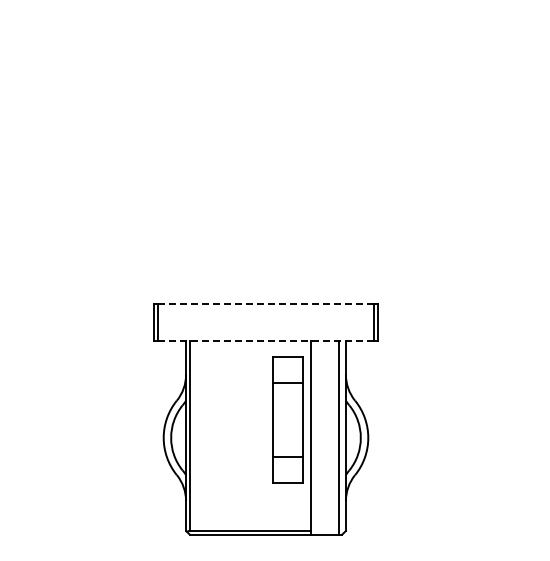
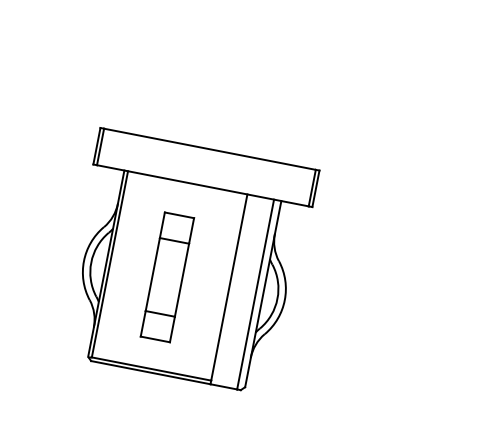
line: (266, 304) -> (210, 149), dashed -> solid
line: (266, 341) -> (203, 186), dashed -> solid
part: (287, 419) -> (167, 276), moved

